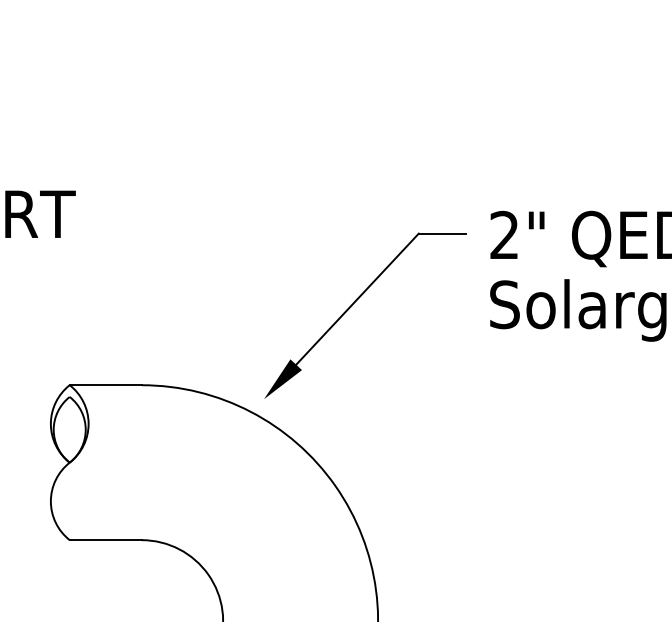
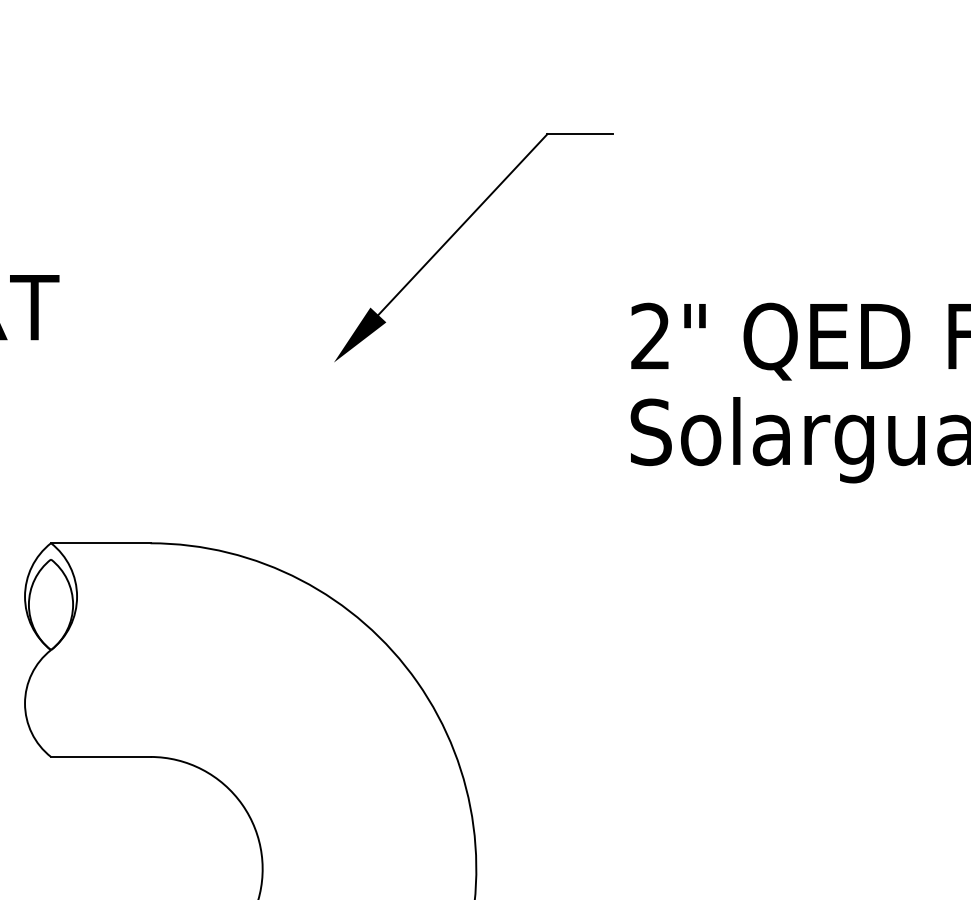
part: (351, 307) -> (454, 235), moved

